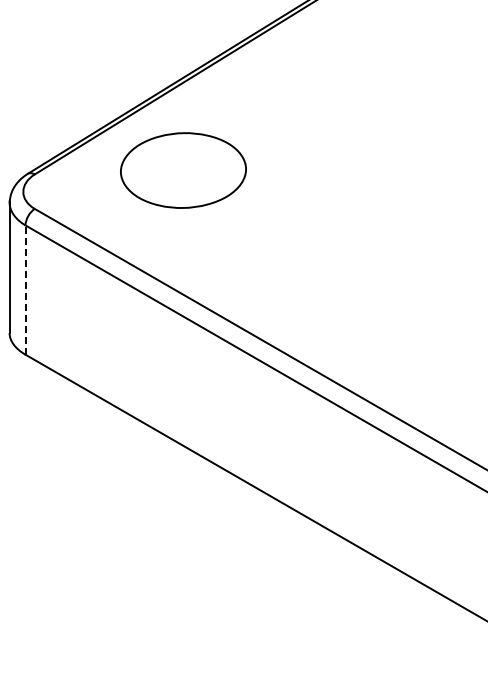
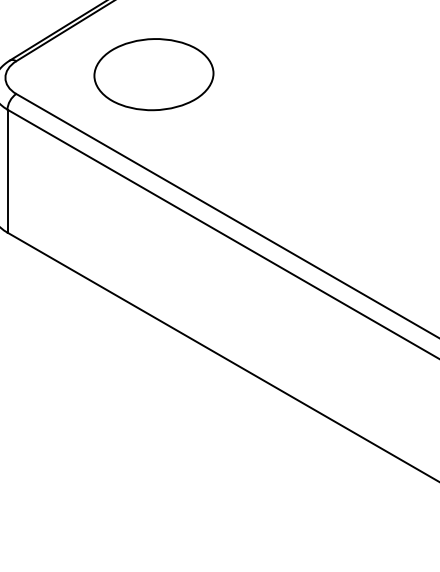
part: (183, 170) -> (153, 74), moved
line: (25, 290) -> (7, 171), dashed -> solid

